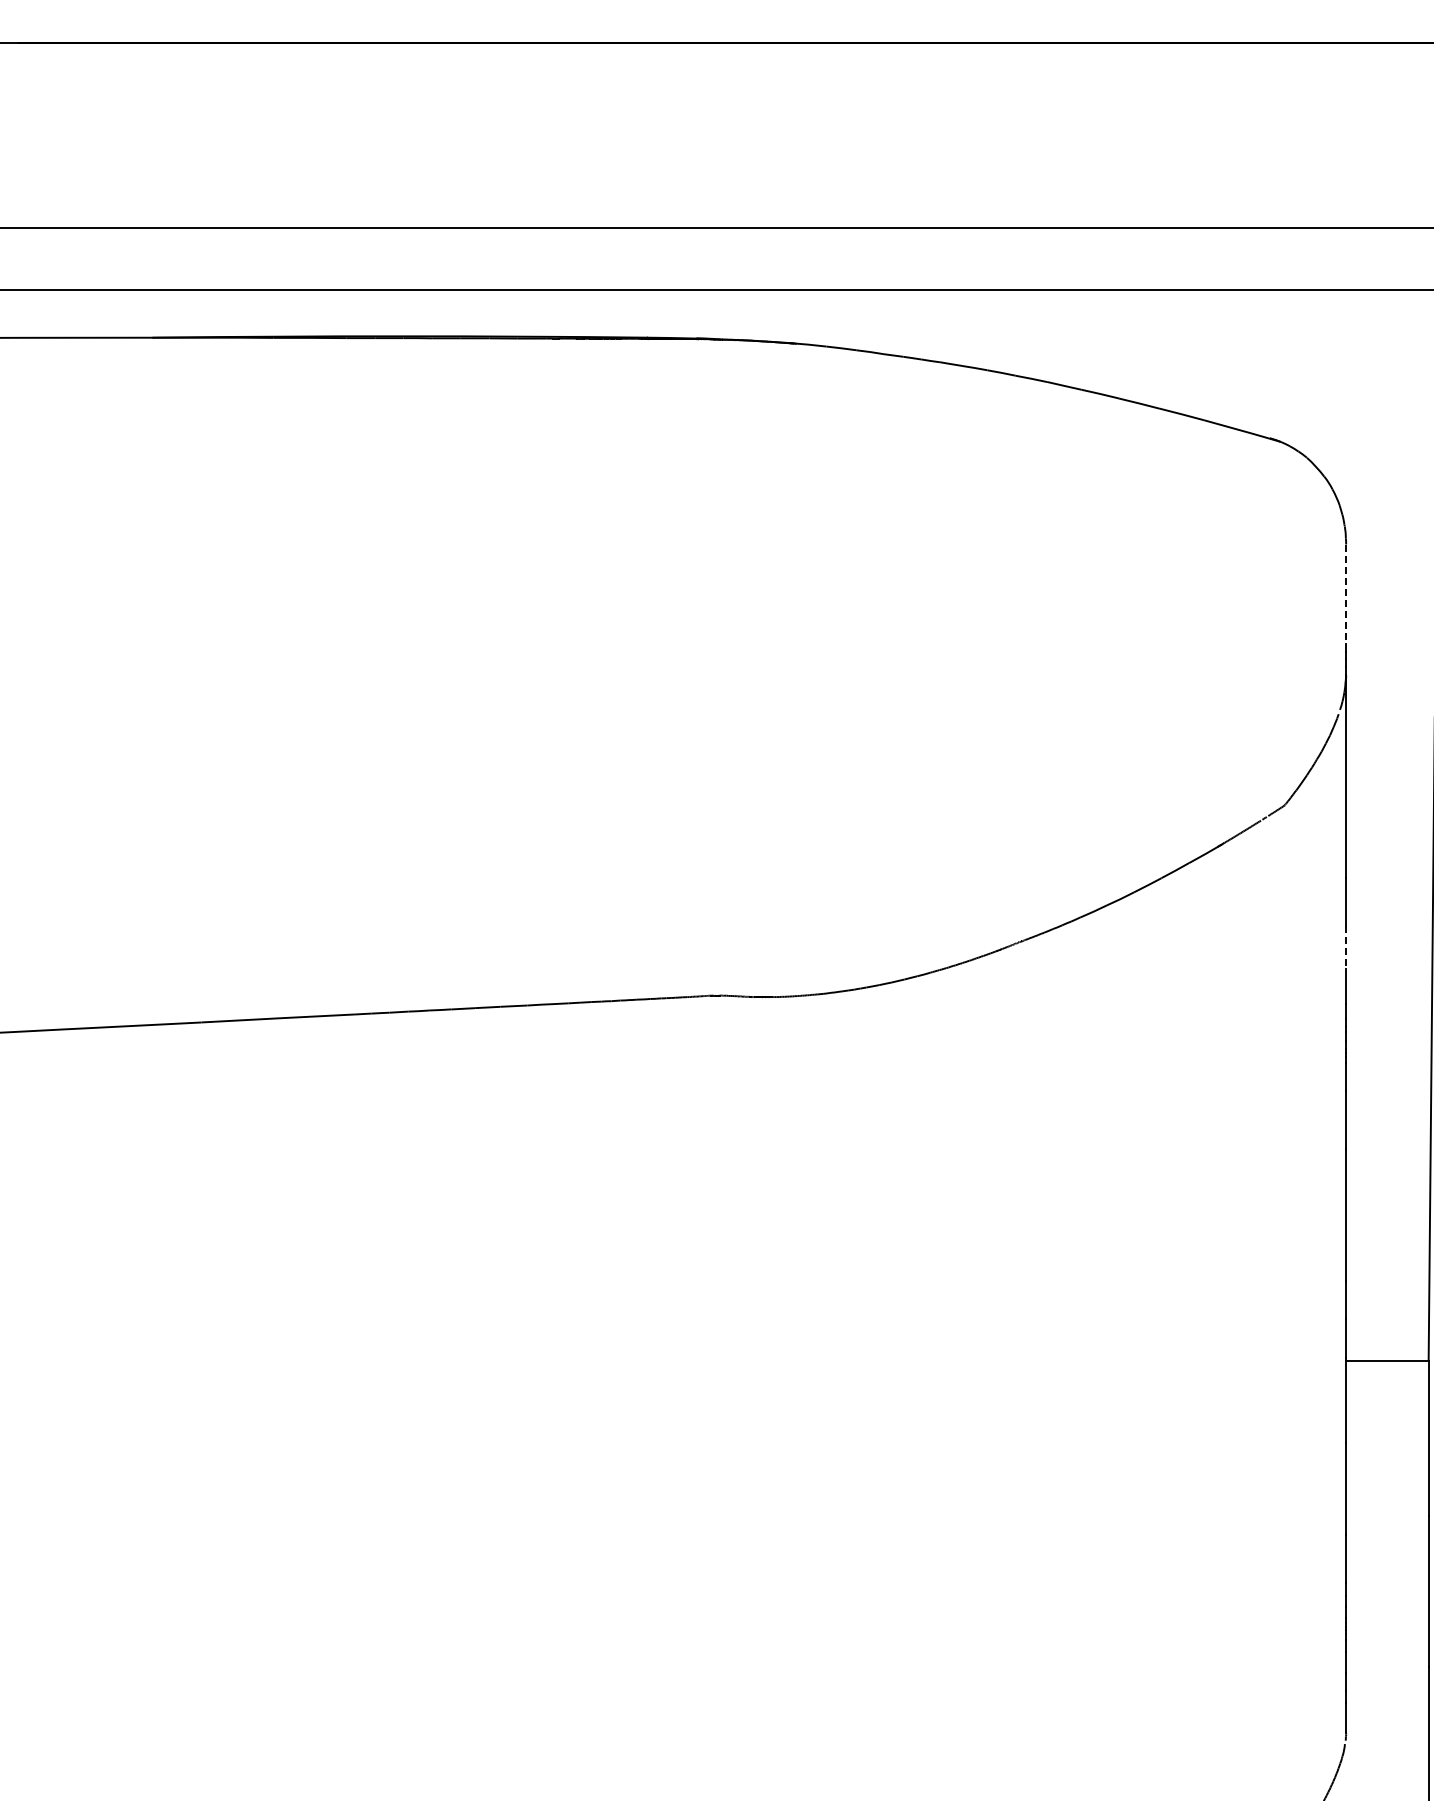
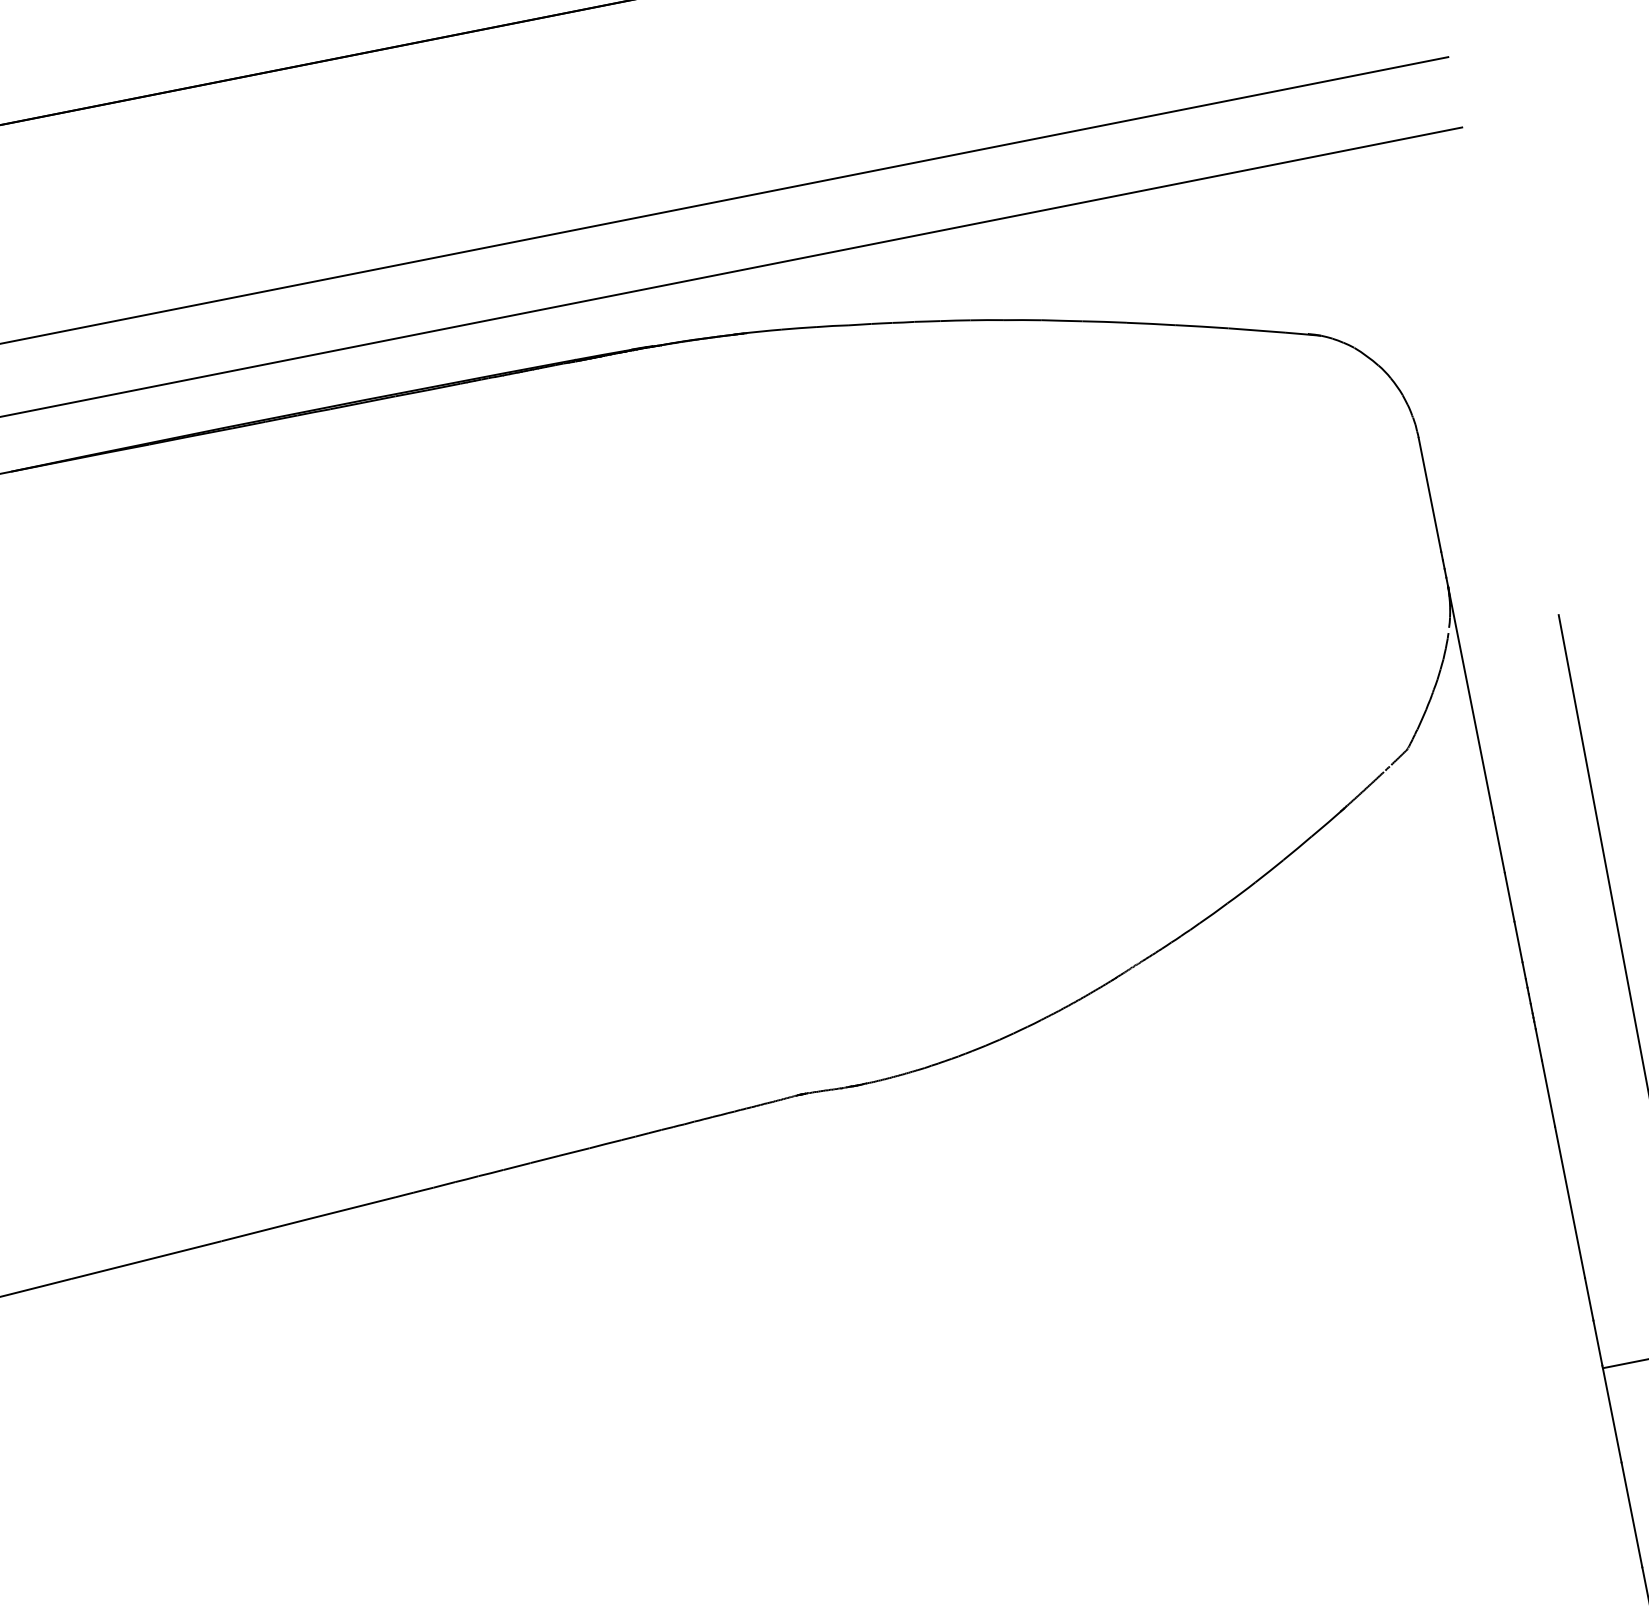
line: (1346, 594) -> (1430, 494), dashed -> solid
line: (1346, 947) -> (1510, 897), dashed -> solid

